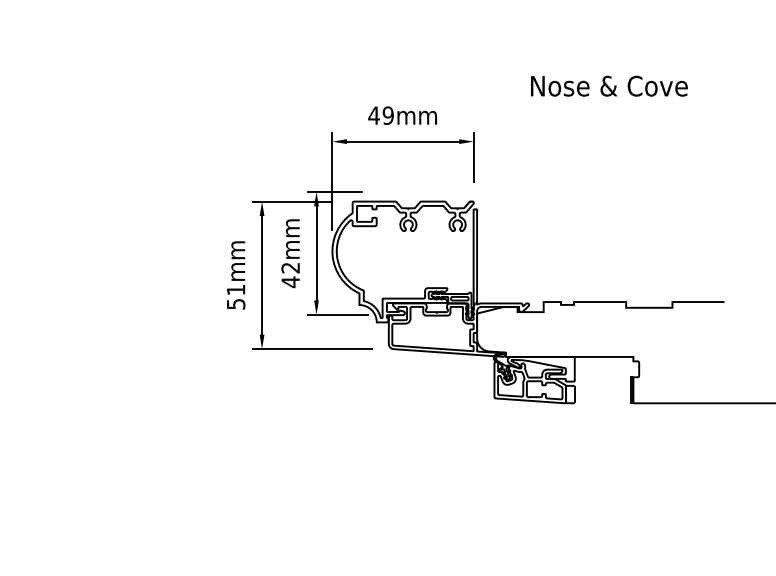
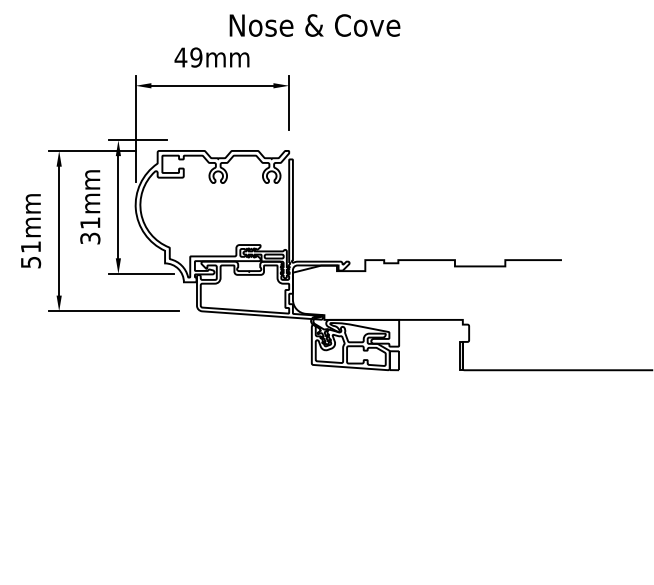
text: (609, 85) -> (315, 24), moved
text: (290, 275) -> (90, 231), 42mm -> 31mm

